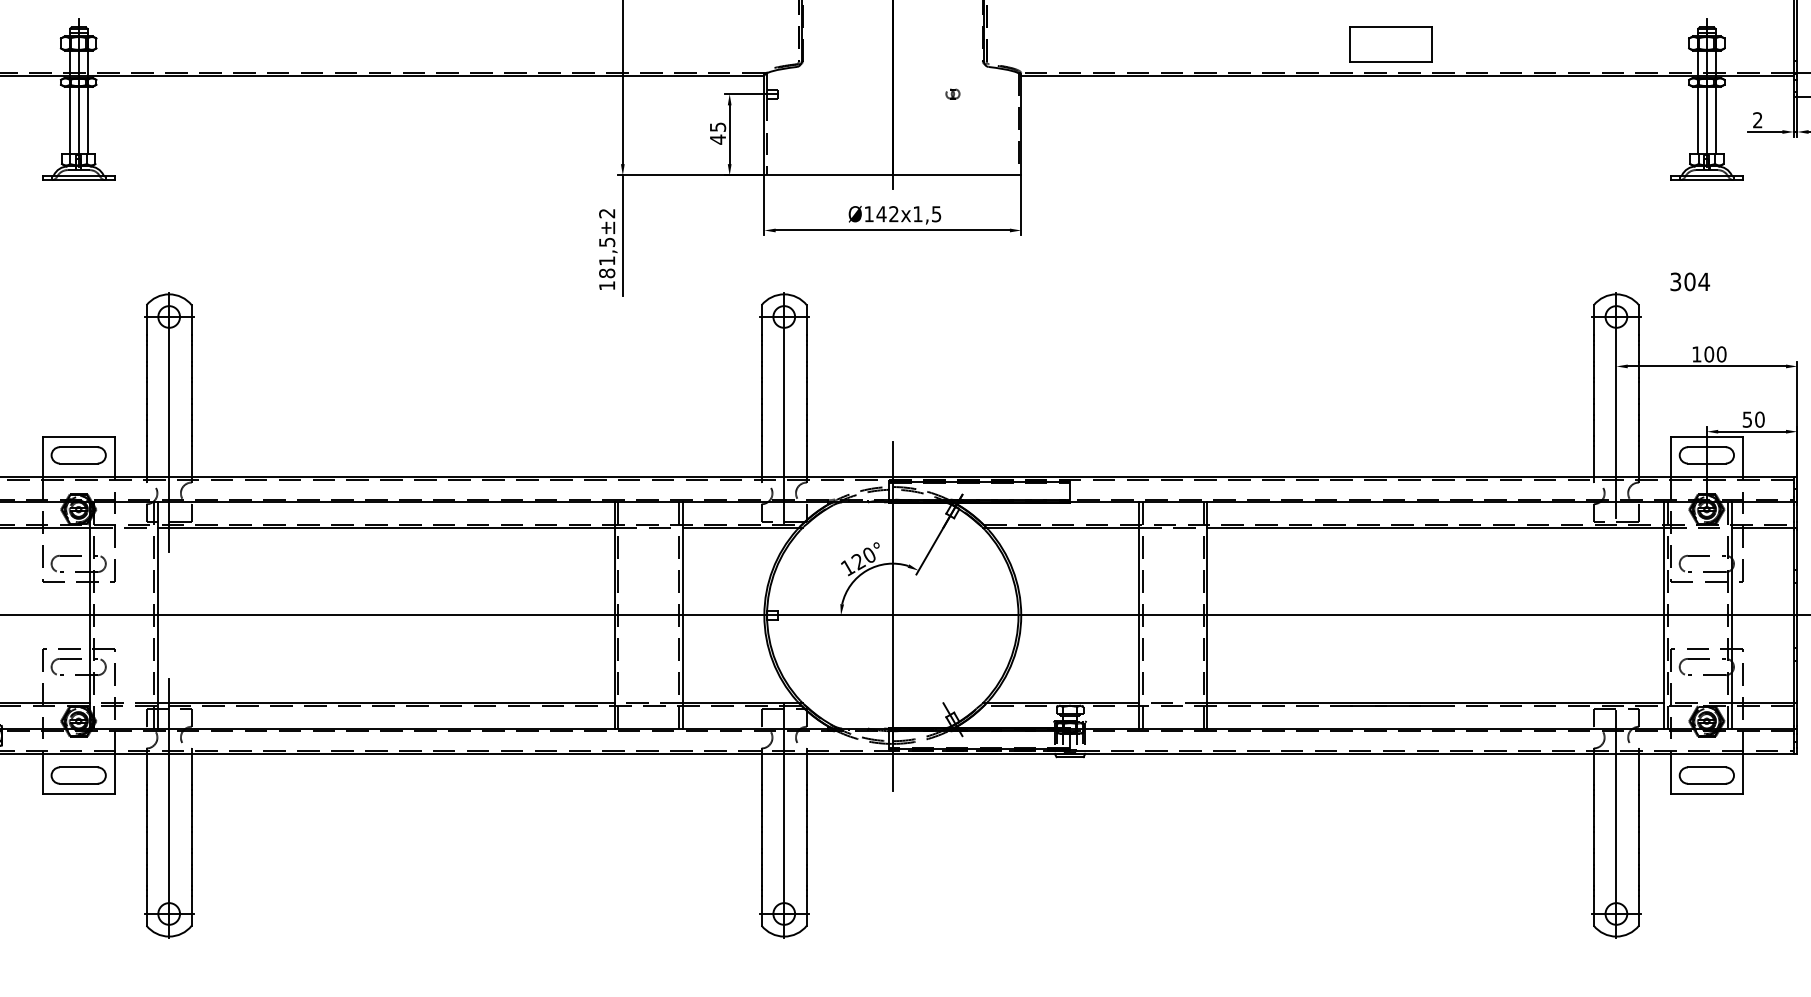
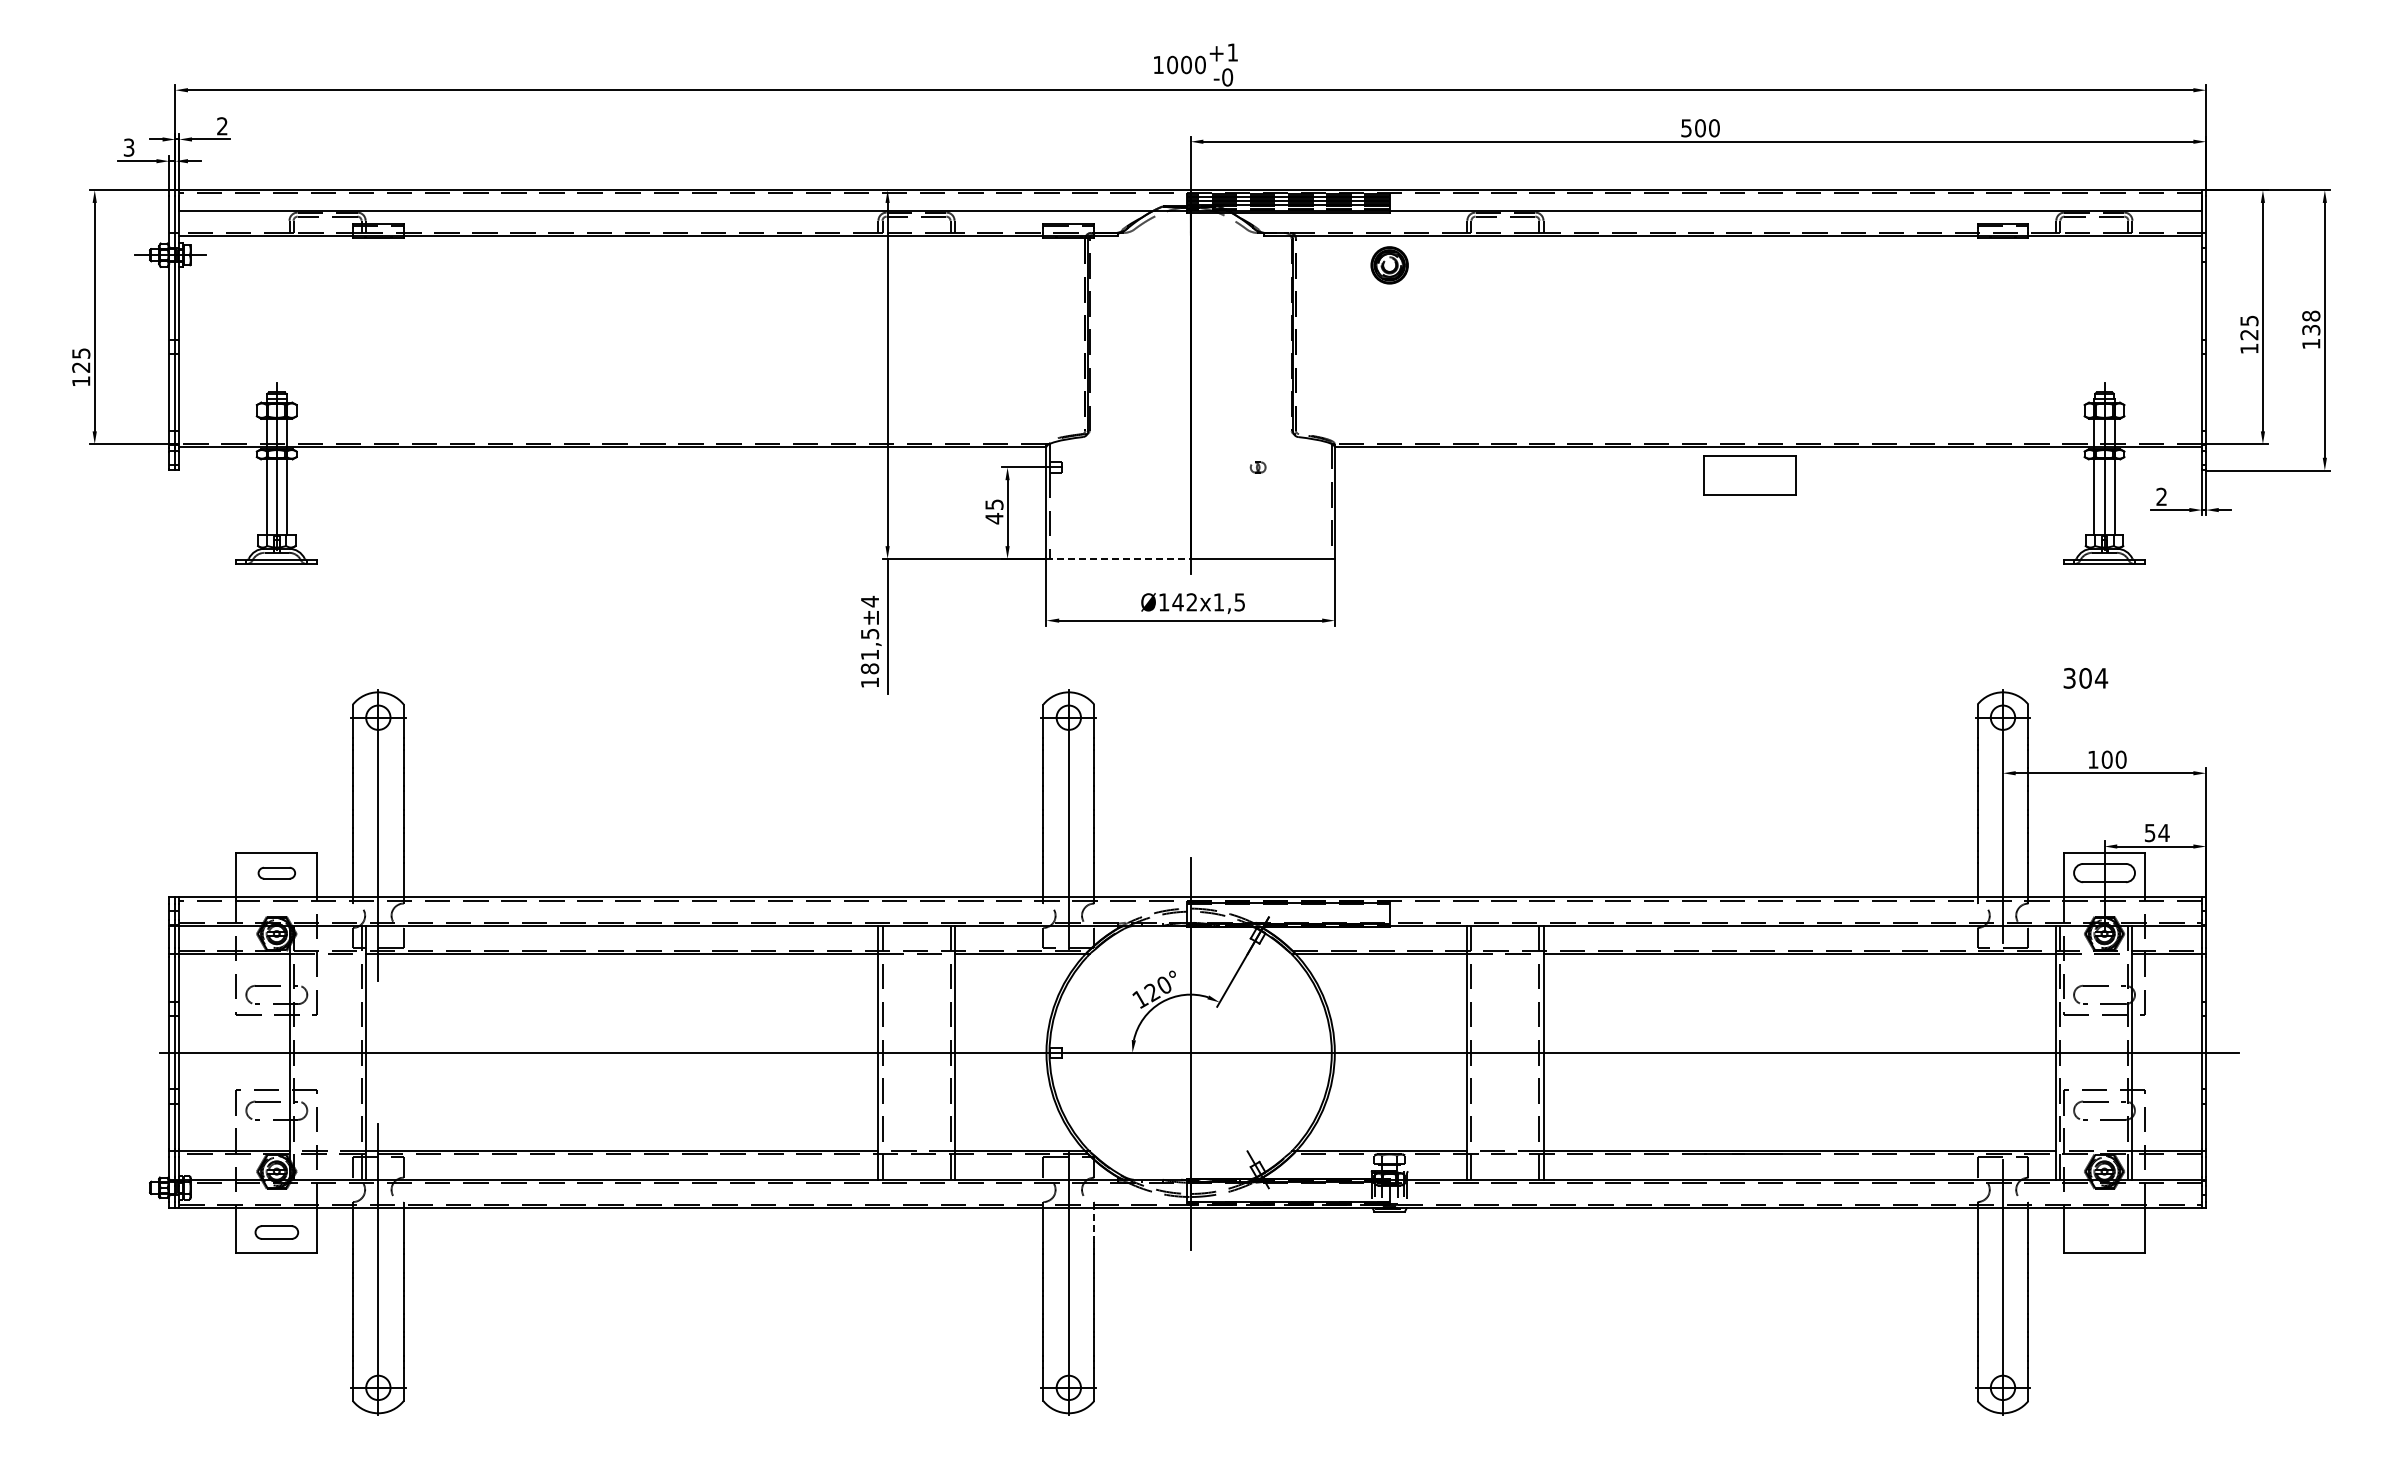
part: (1390, 44) -> (1749, 475), moved
line: (829, 175) -> (1119, 558), solid -> dashed
text: (606, 213) -> (869, 601), ±2 -> ±4
text: (1759, 419) -> (2163, 832), 50 -> 54
part: (78, 455) -> (276, 873), size x0.6
line: (807, 768) -> (1094, 1224), solid -> dashed
part: (78, 775) -> (276, 1232), size x0.7
part: (1706, 775) -> (2104, 1232), removed

